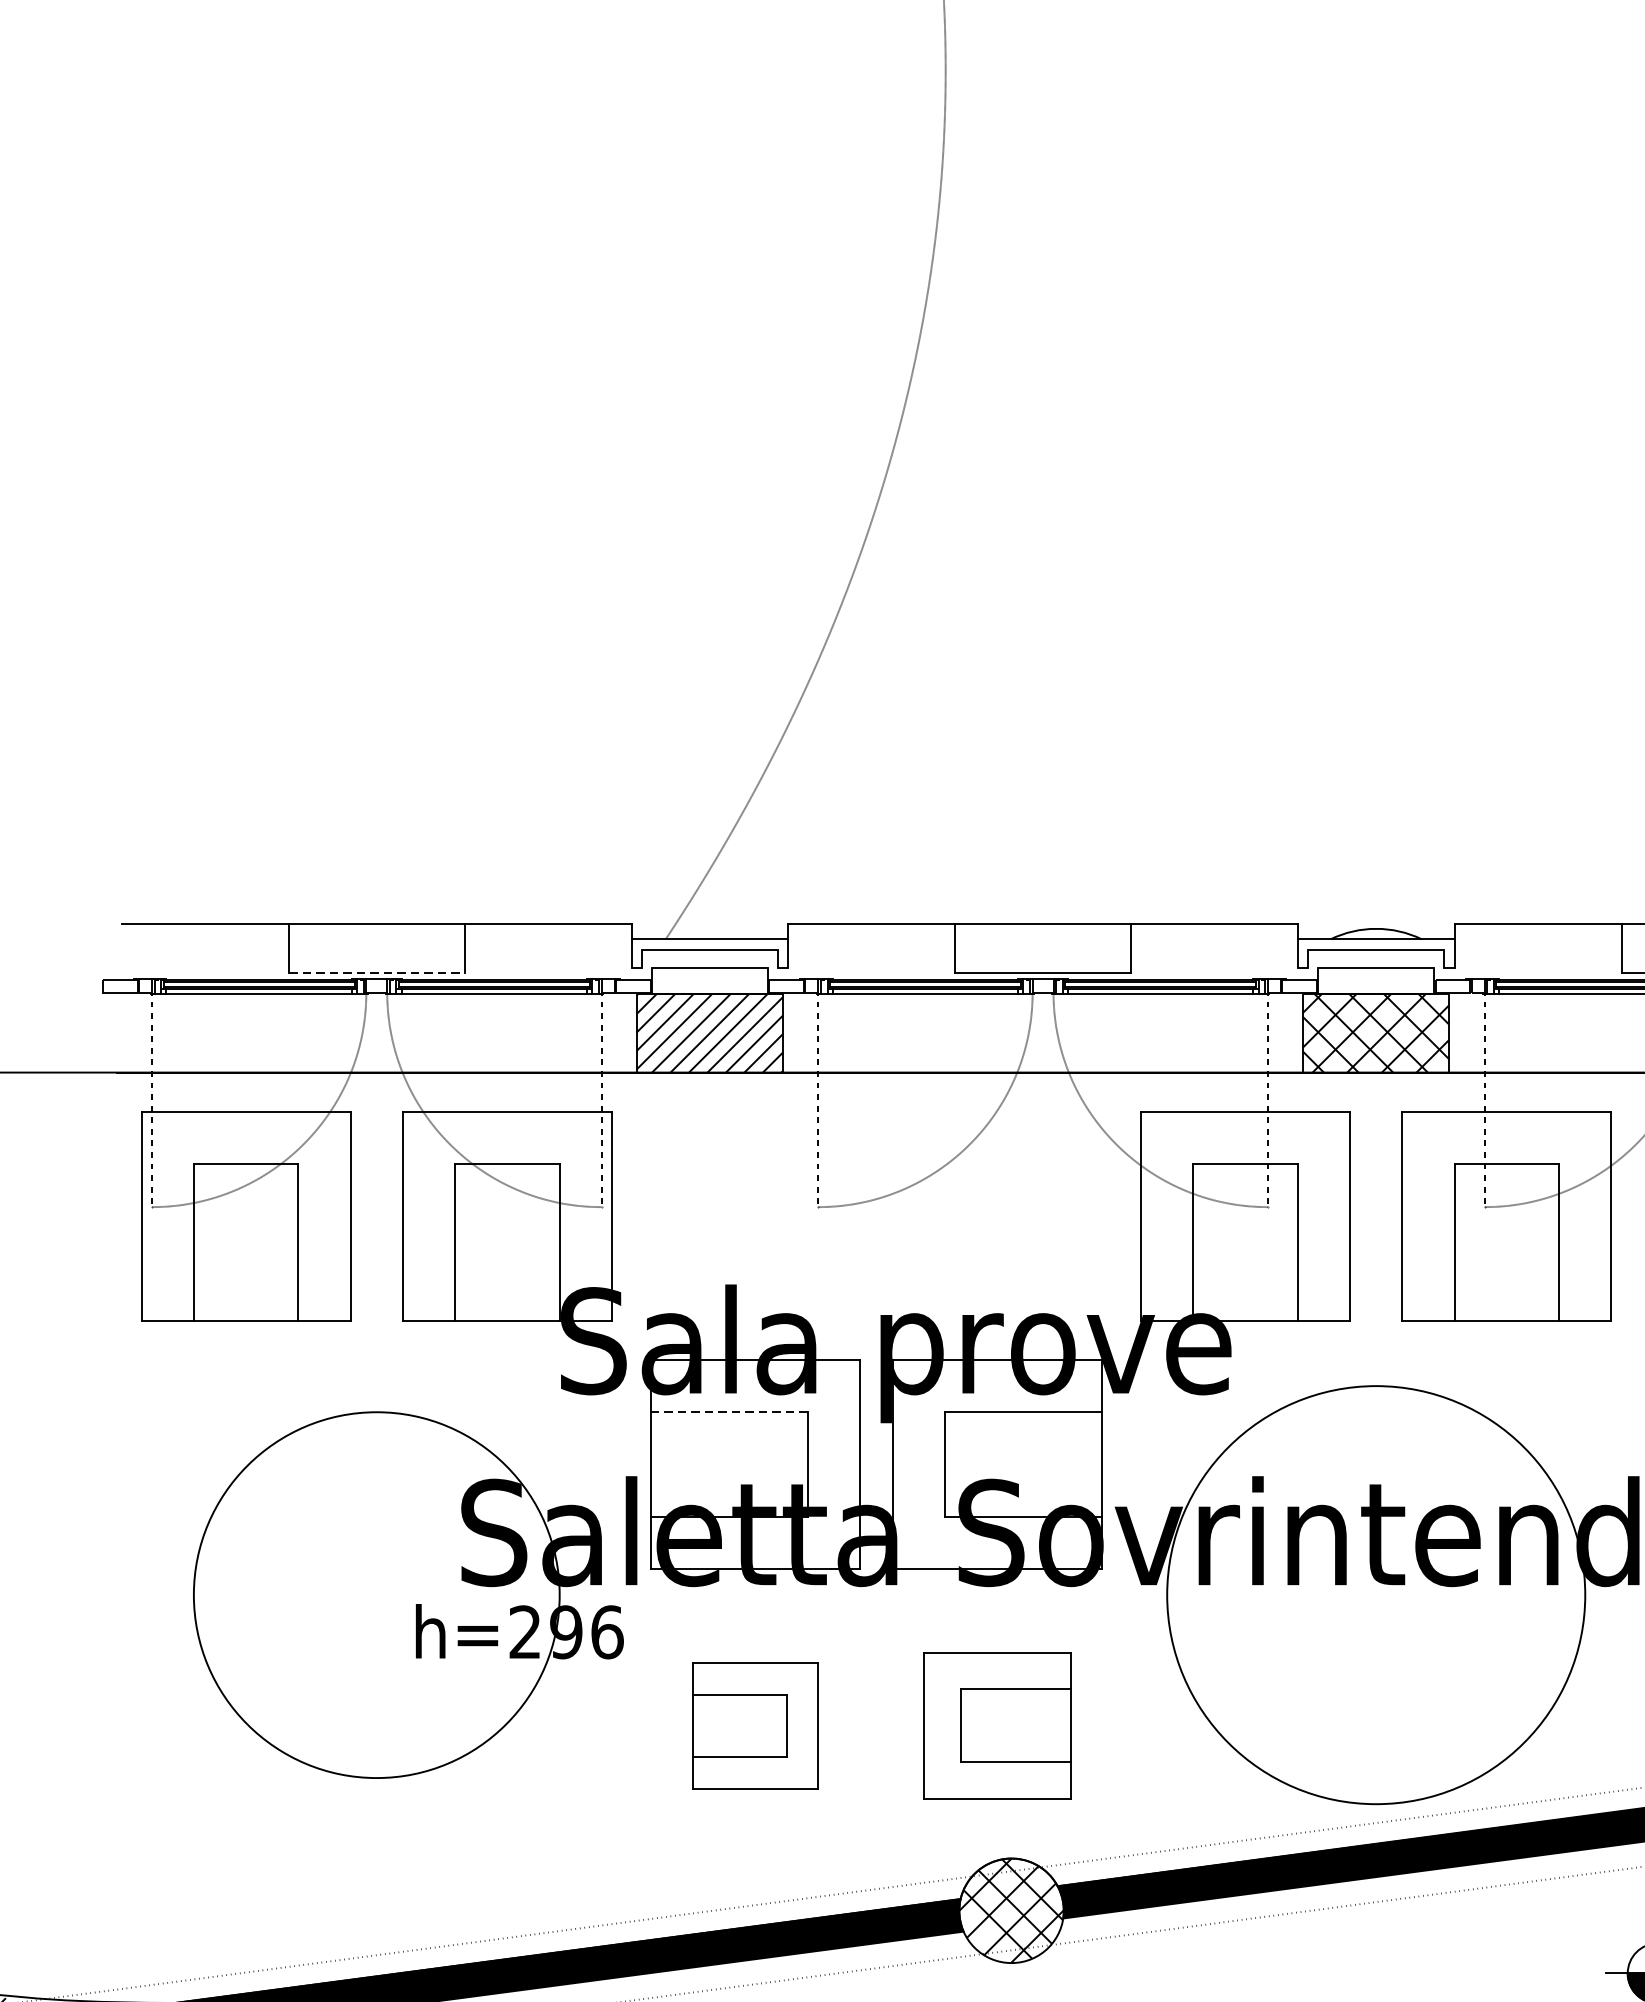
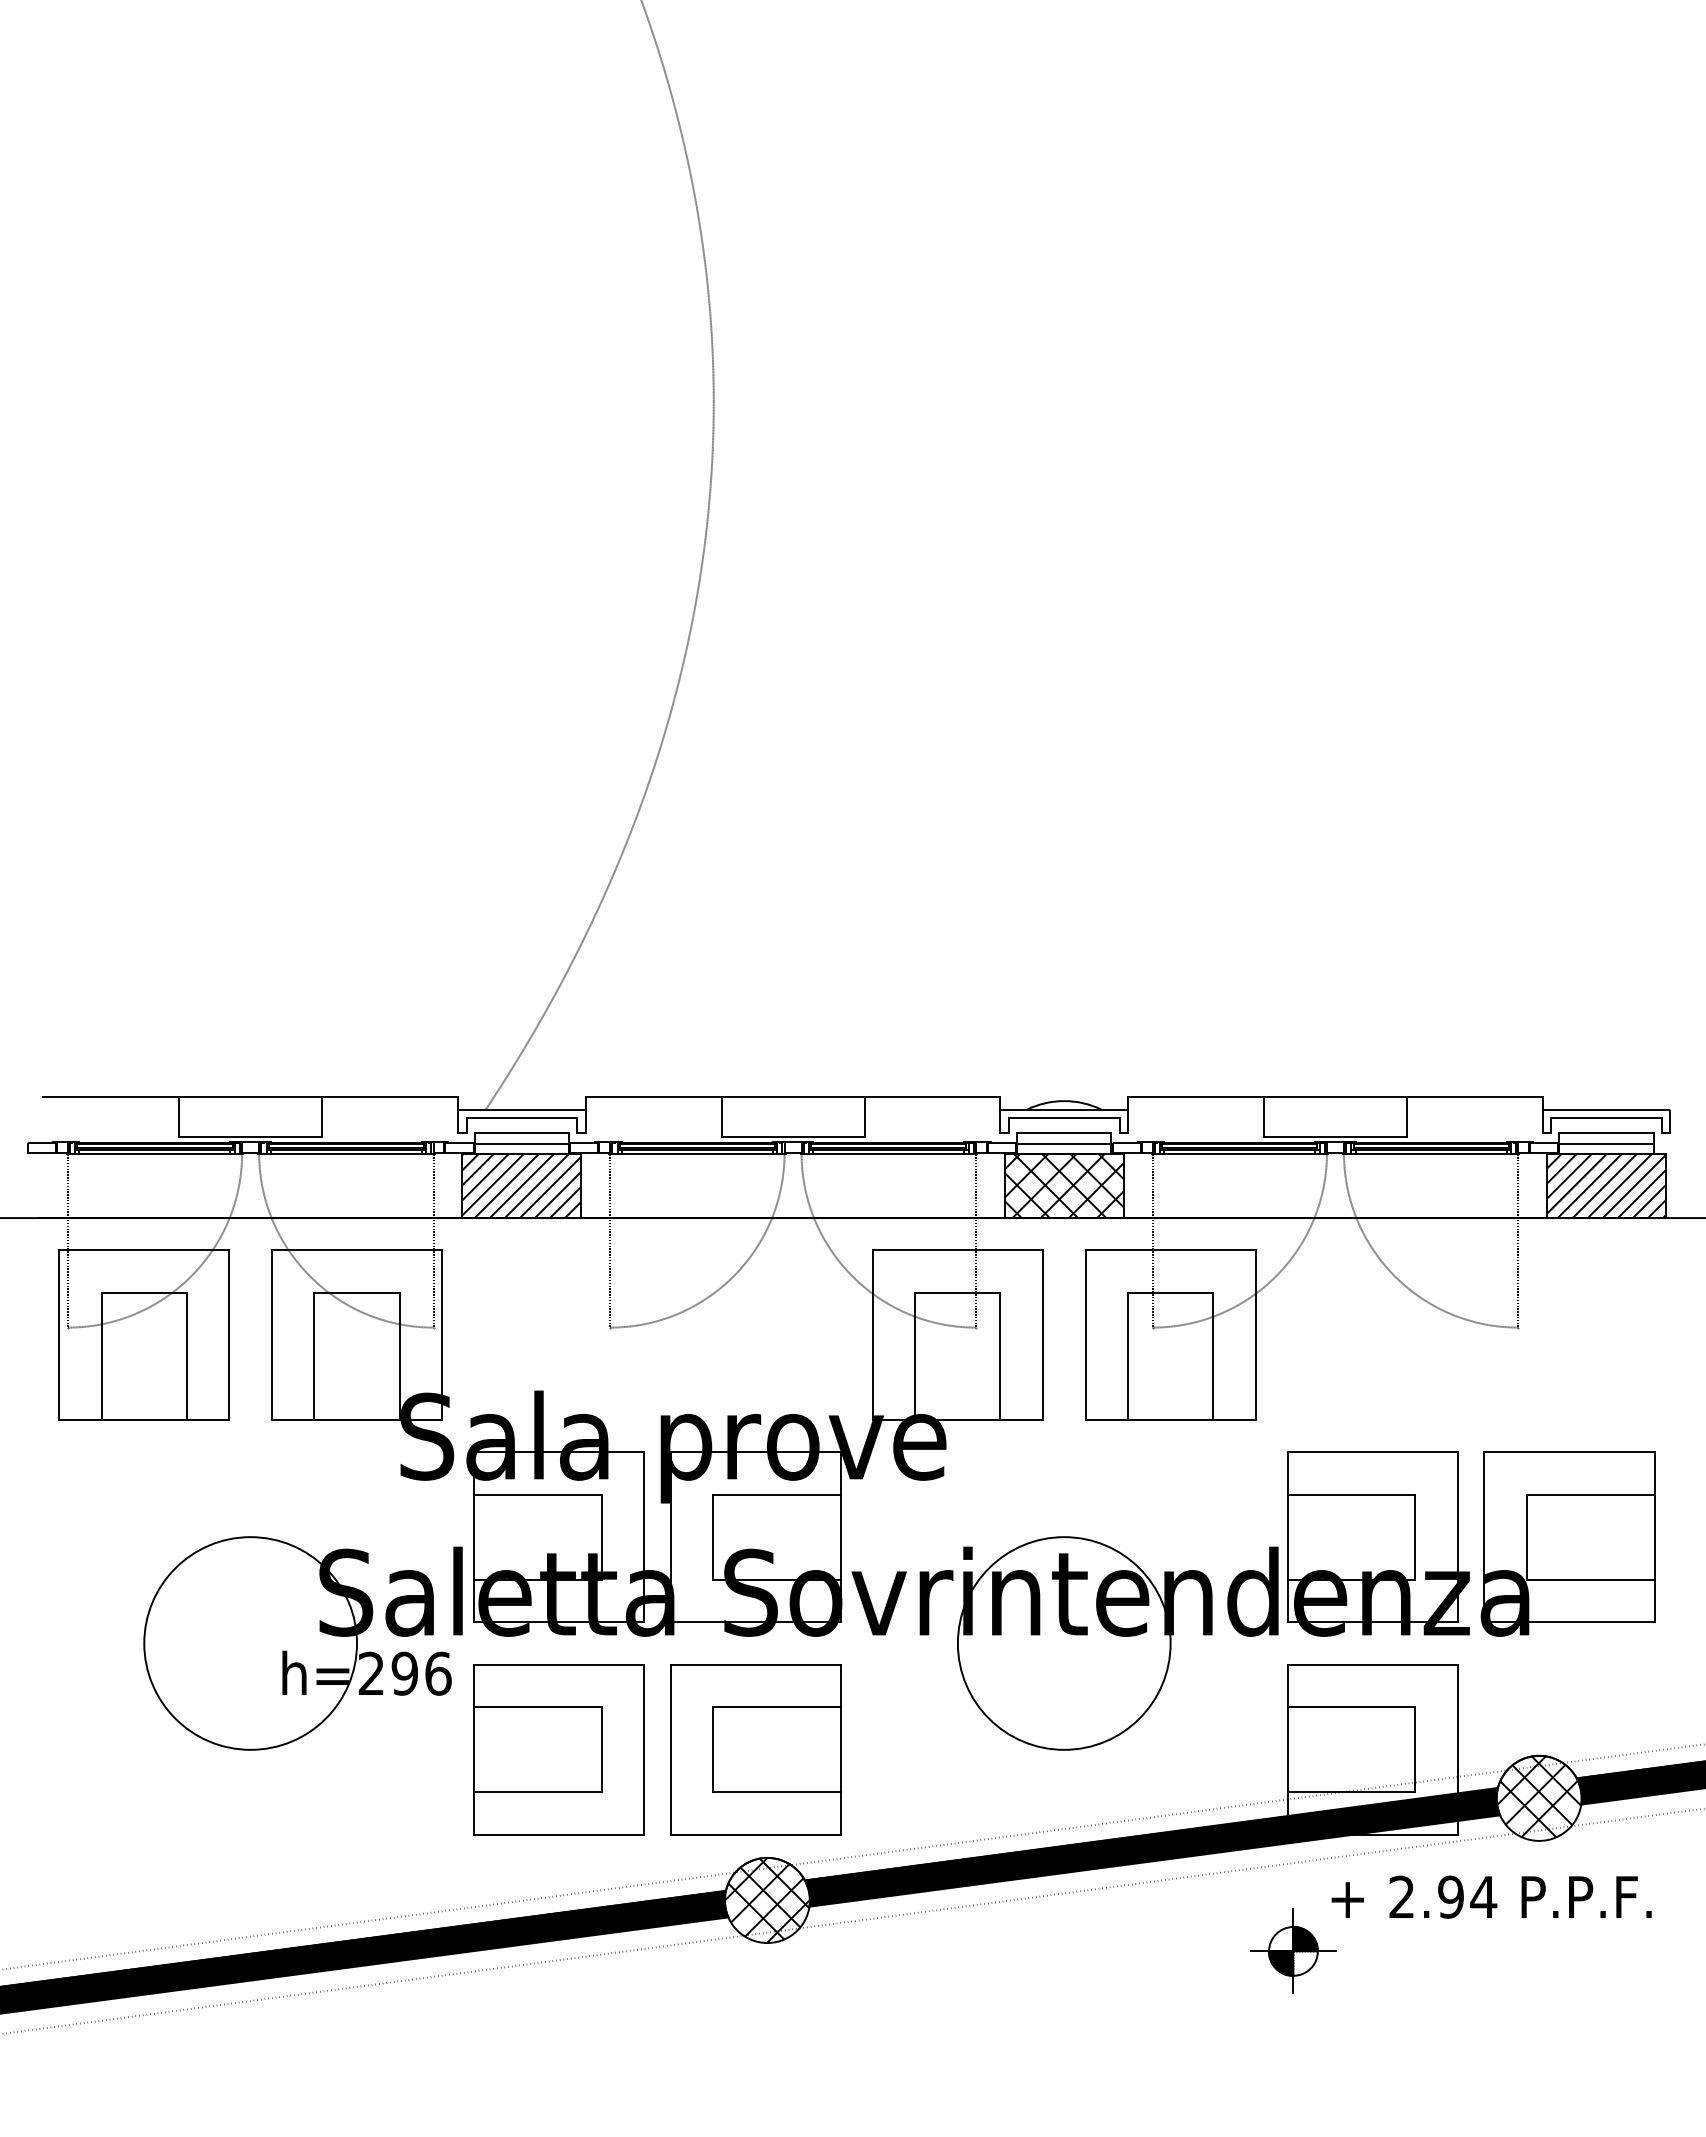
line: (377, 973) -> (251, 1137), dashed -> solid
line: (709, 980) -> (521, 1143), added
line: (1376, 980) -> (1064, 1143), added
line: (729, 1412) -> (537, 1494), dashed -> solid
circle: (376, 1595) -> (250, 1643), size x0.71
circle: (1375, 1595) -> (1063, 1643), size x0.62
part: (754, 1725) -> (558, 1749), size x1.67
part: (996, 1725) -> (755, 1749), size x1.43

